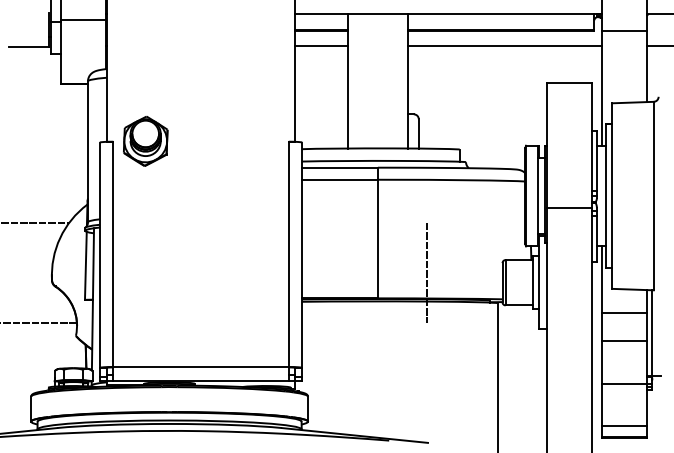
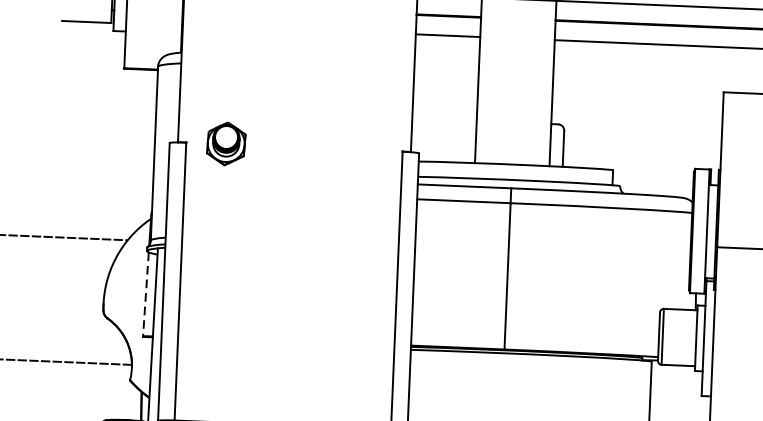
part: (145, 141) -> (225, 143), size x0.7
line: (85, 266) -> (145, 295), solid -> dashed
line: (426, 272) -> (565, 320), removed

